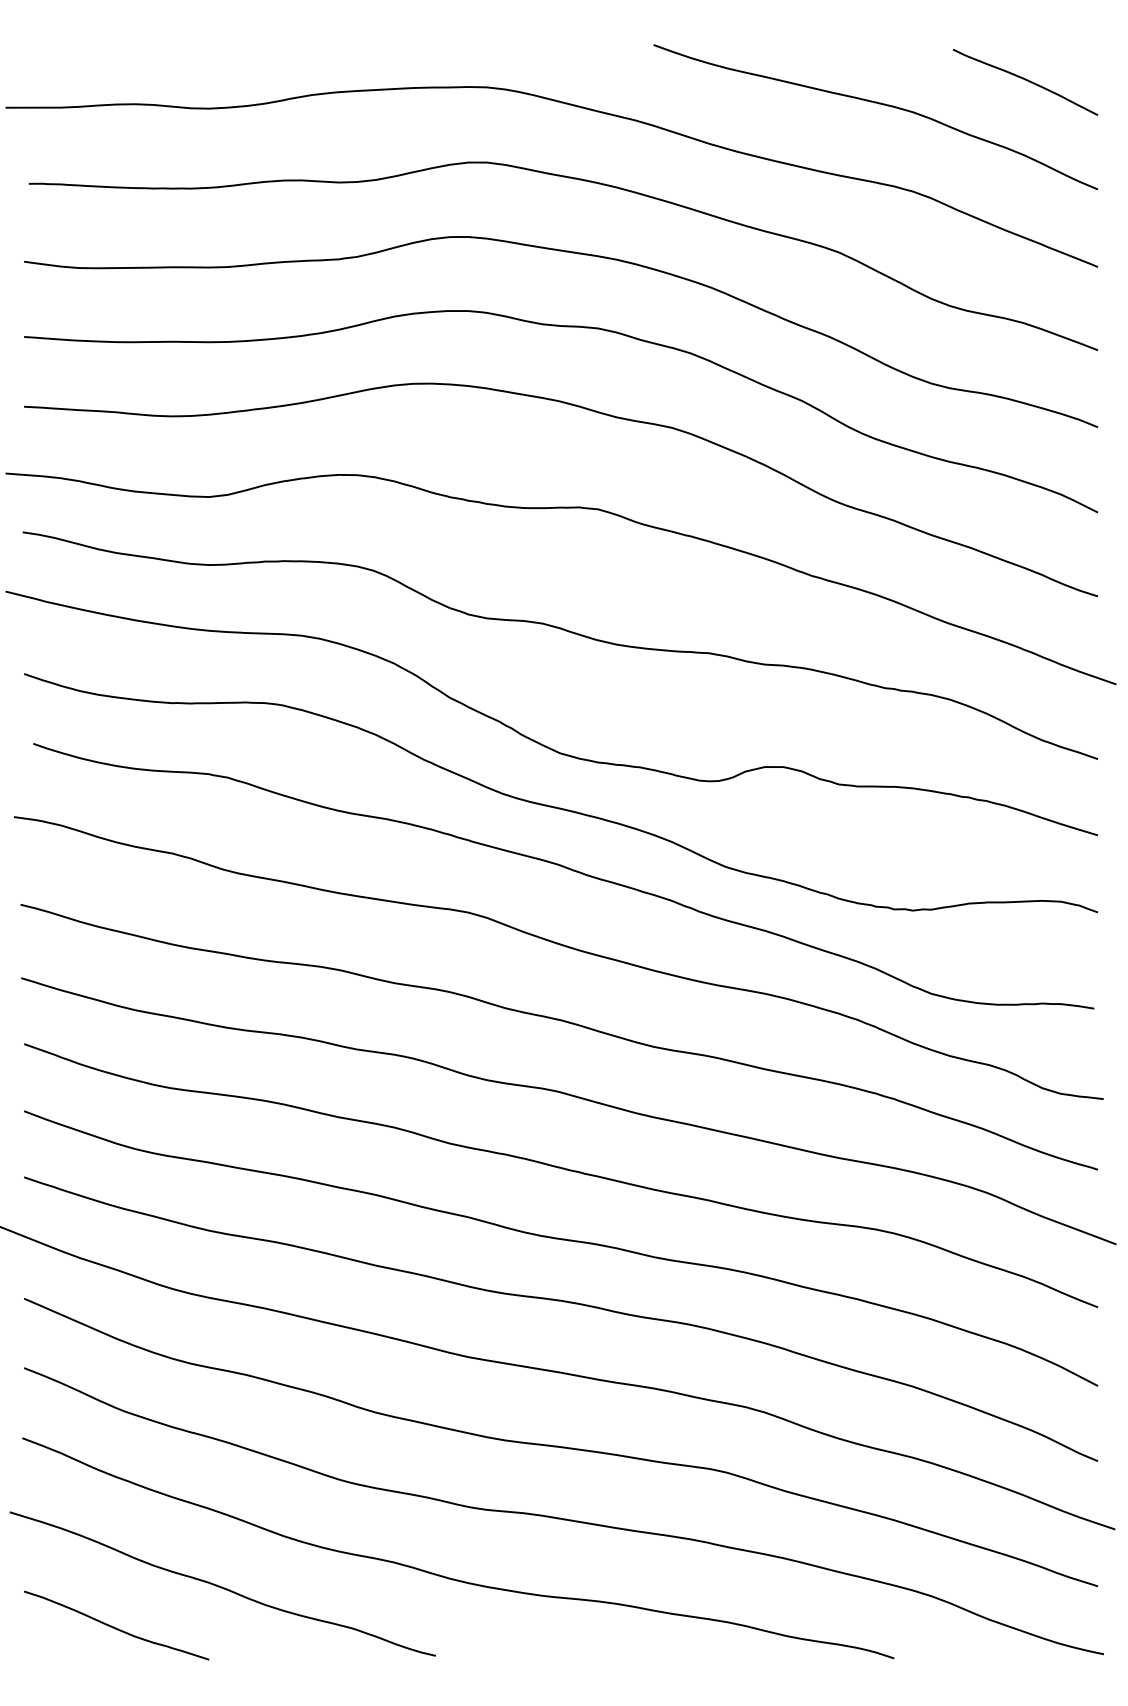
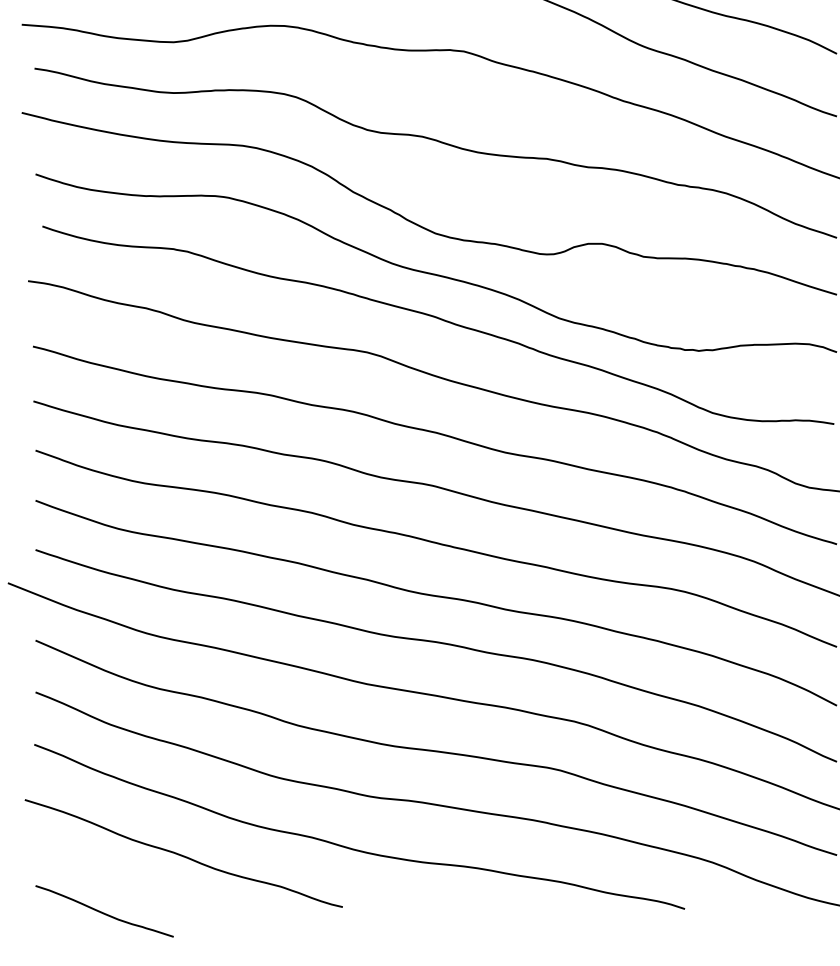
curve: (116, 1627) -> (104, 912), moved

